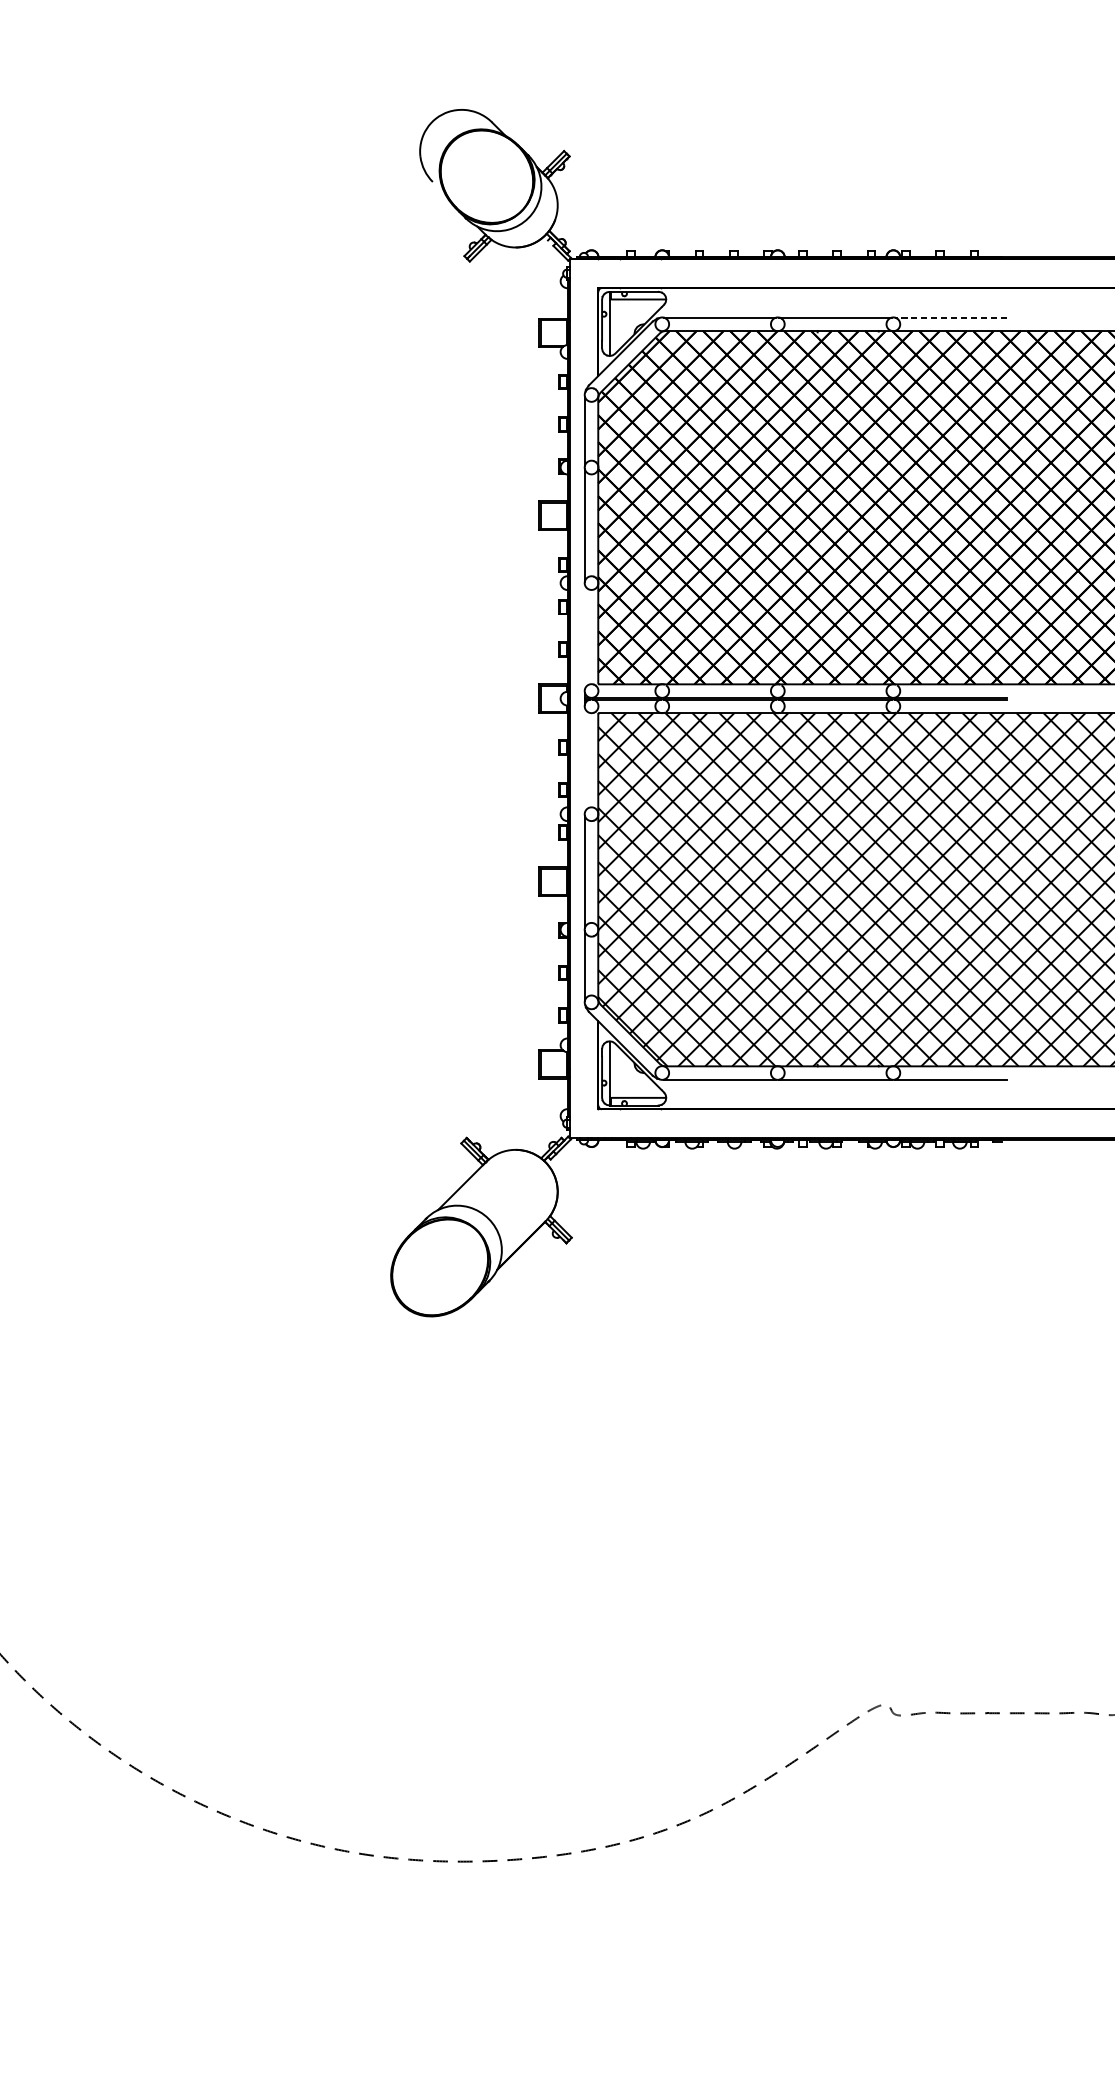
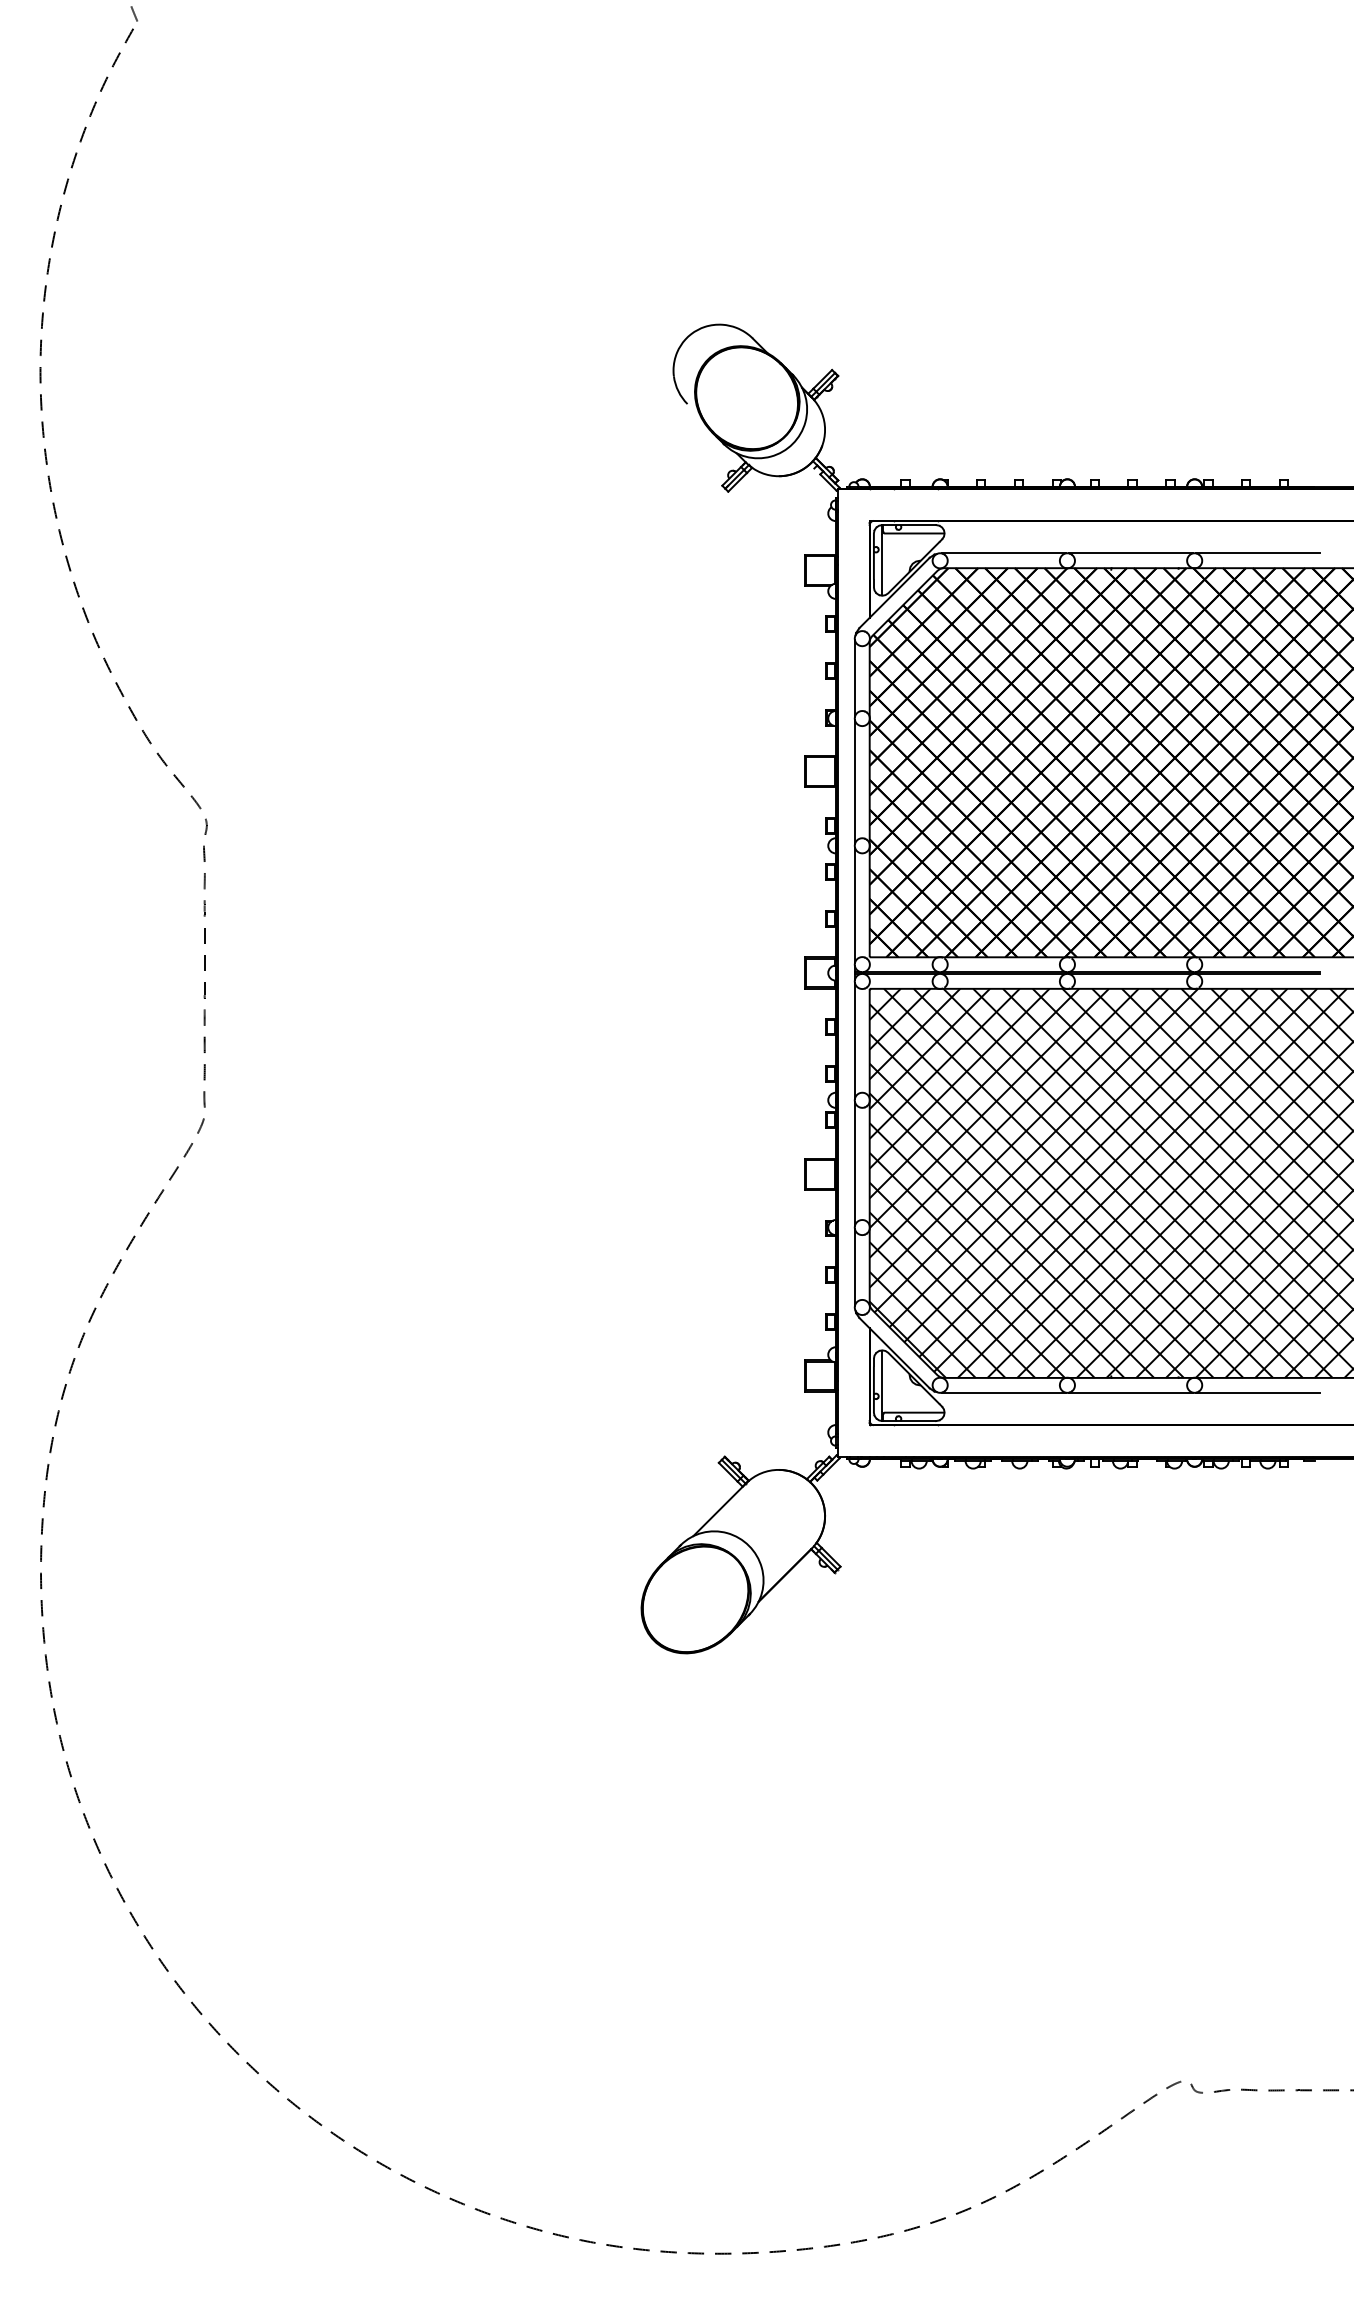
line: (951, 317) -> (1258, 553), dashed -> solid
line: (584, 636) -> (854, 904), added
line: (584, 759) -> (854, 1040), added

